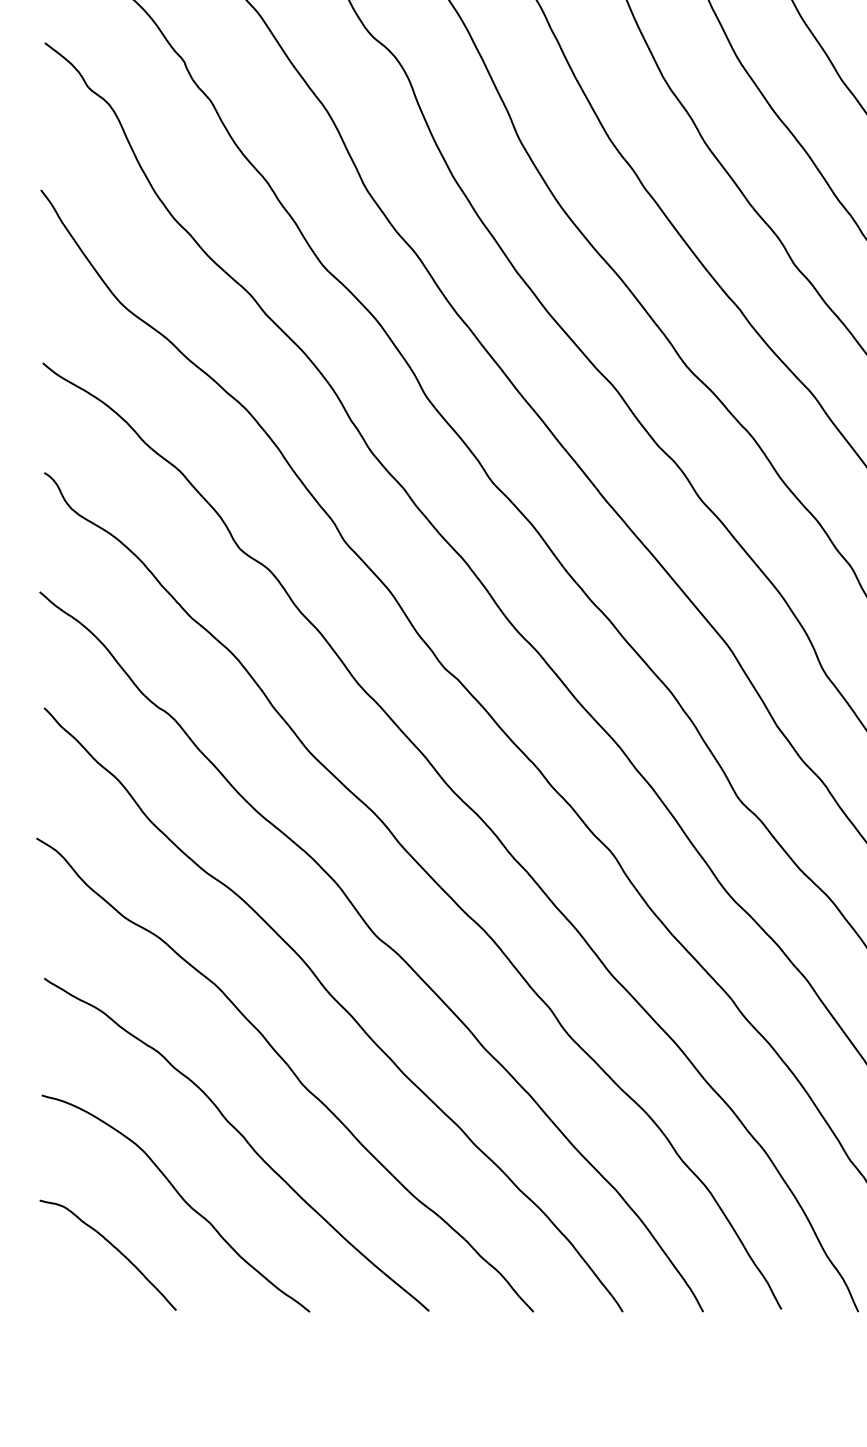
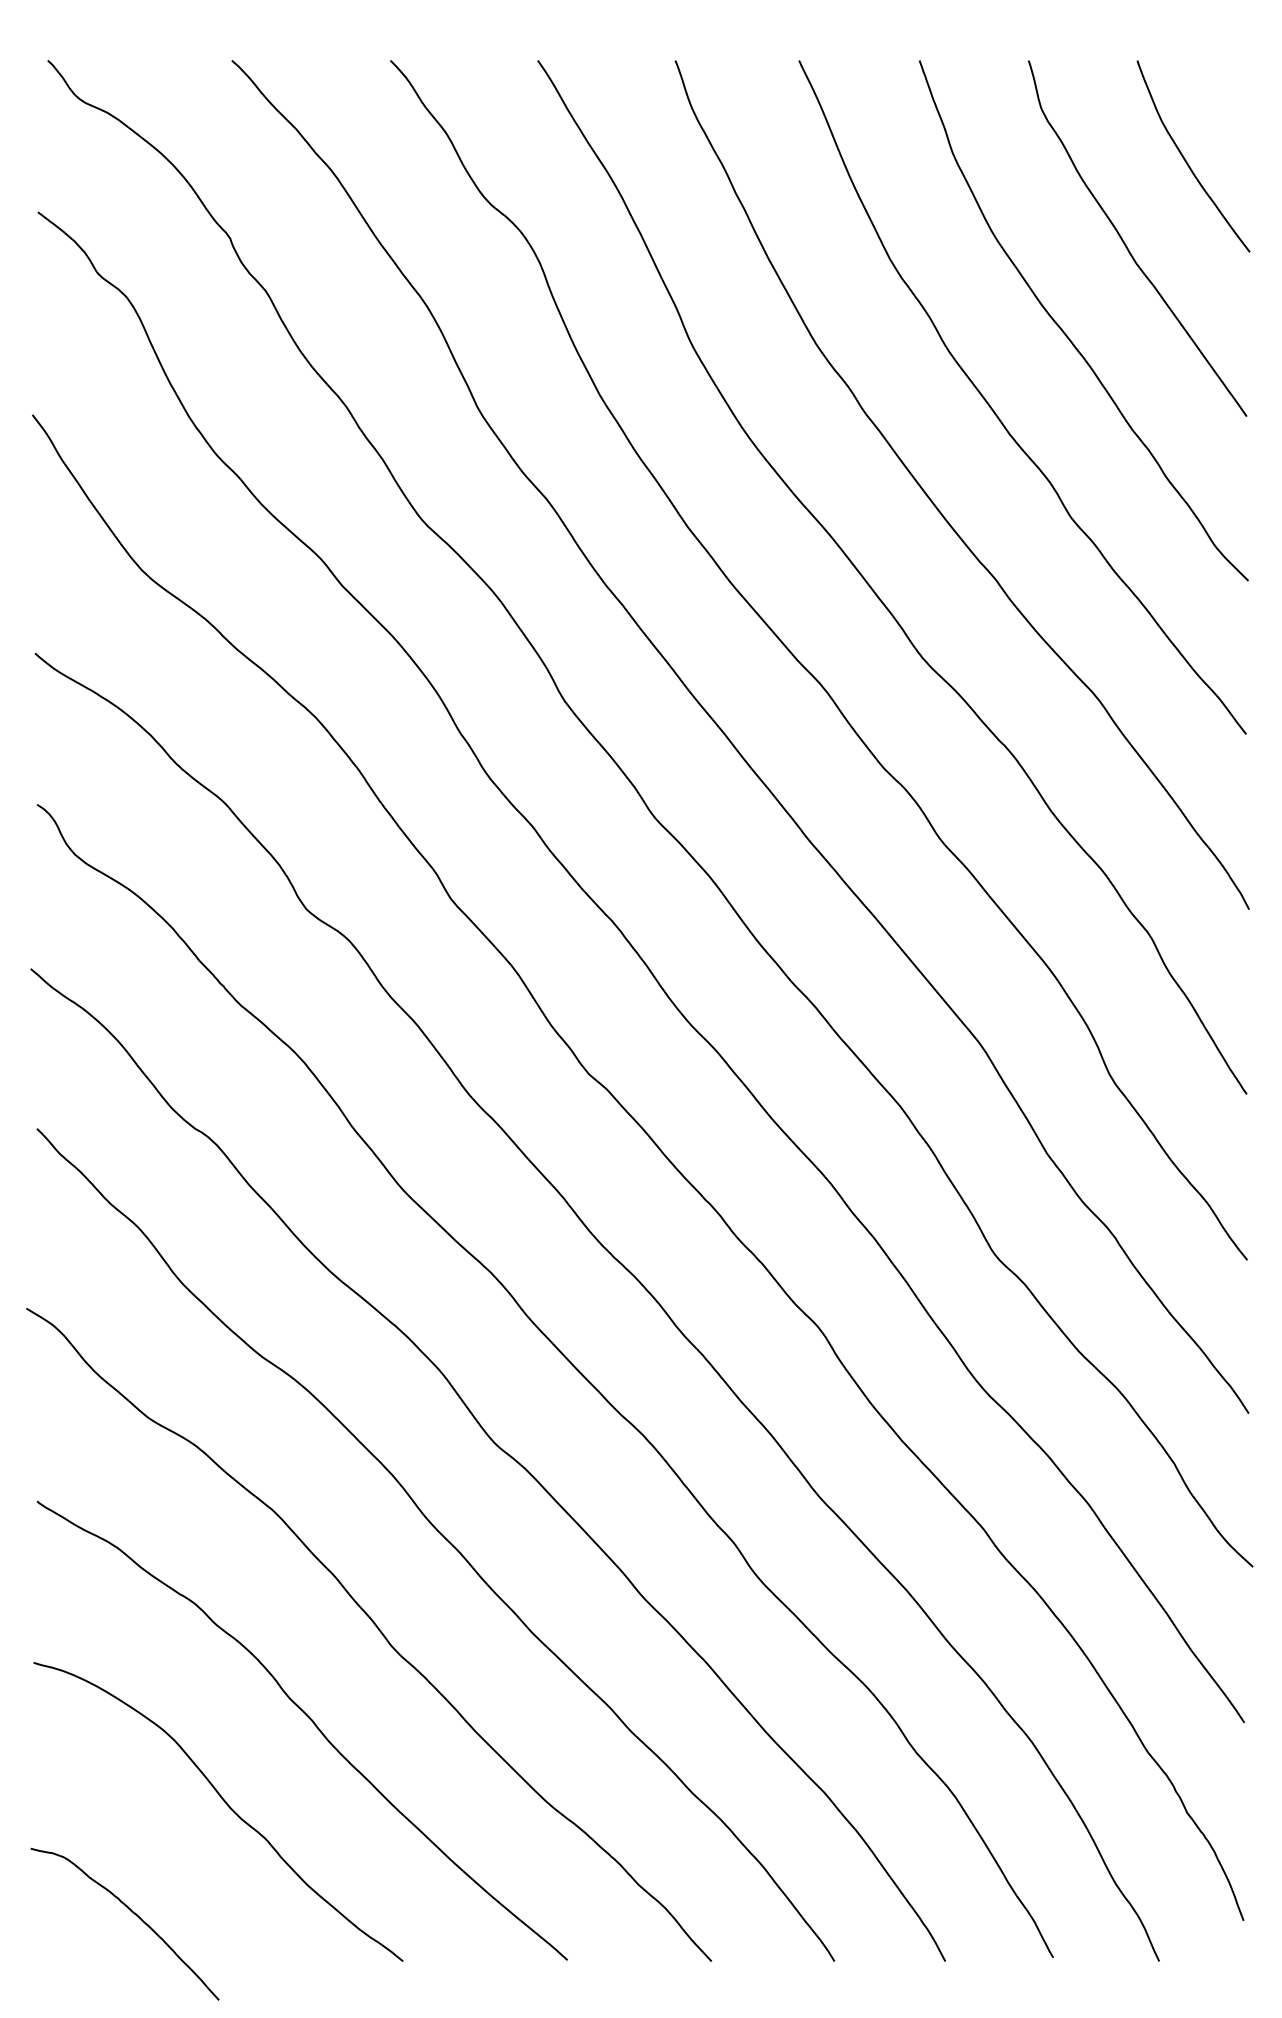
curve: (112, 1246) -> (131, 1912), moved

